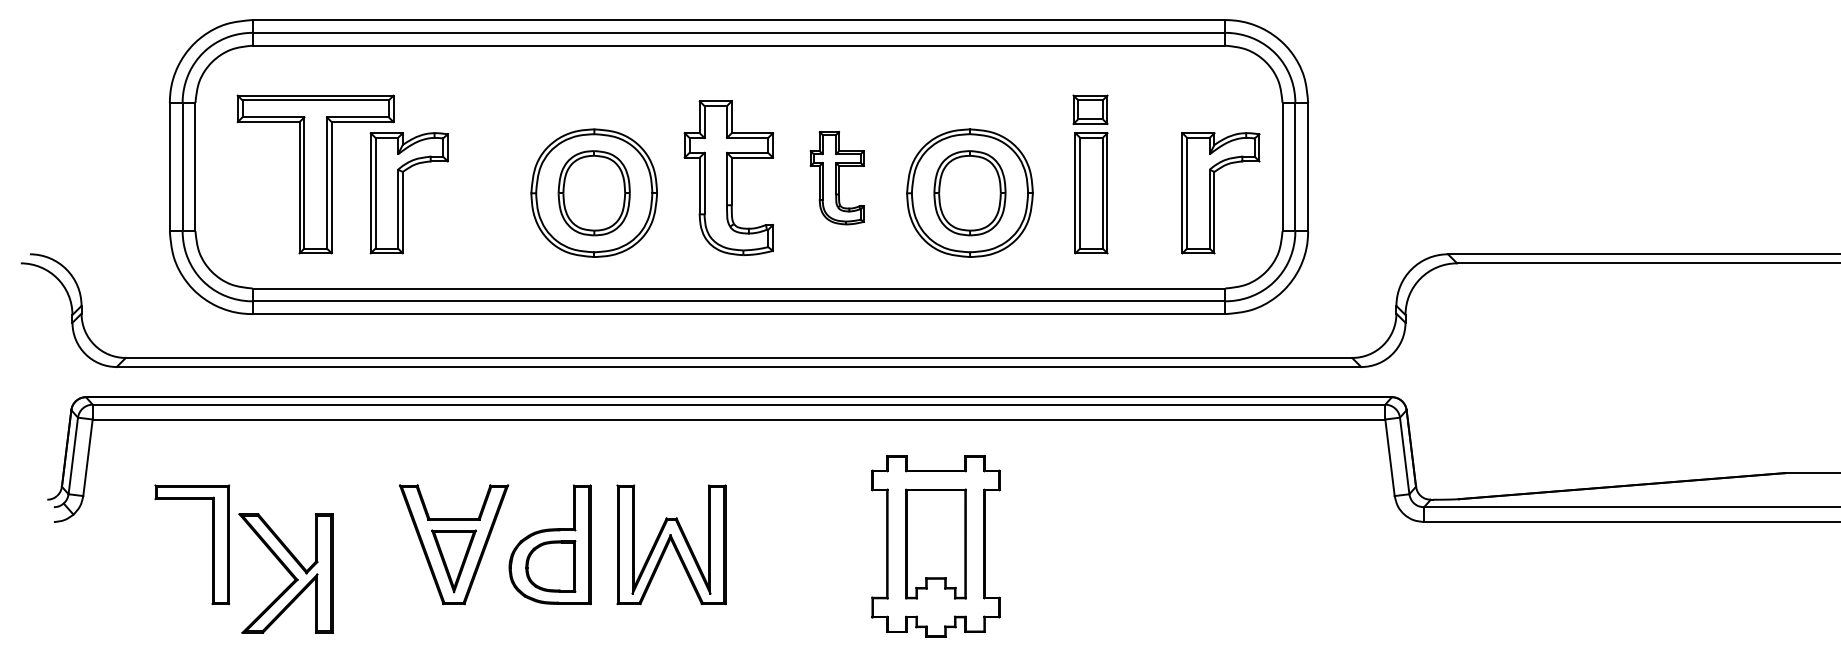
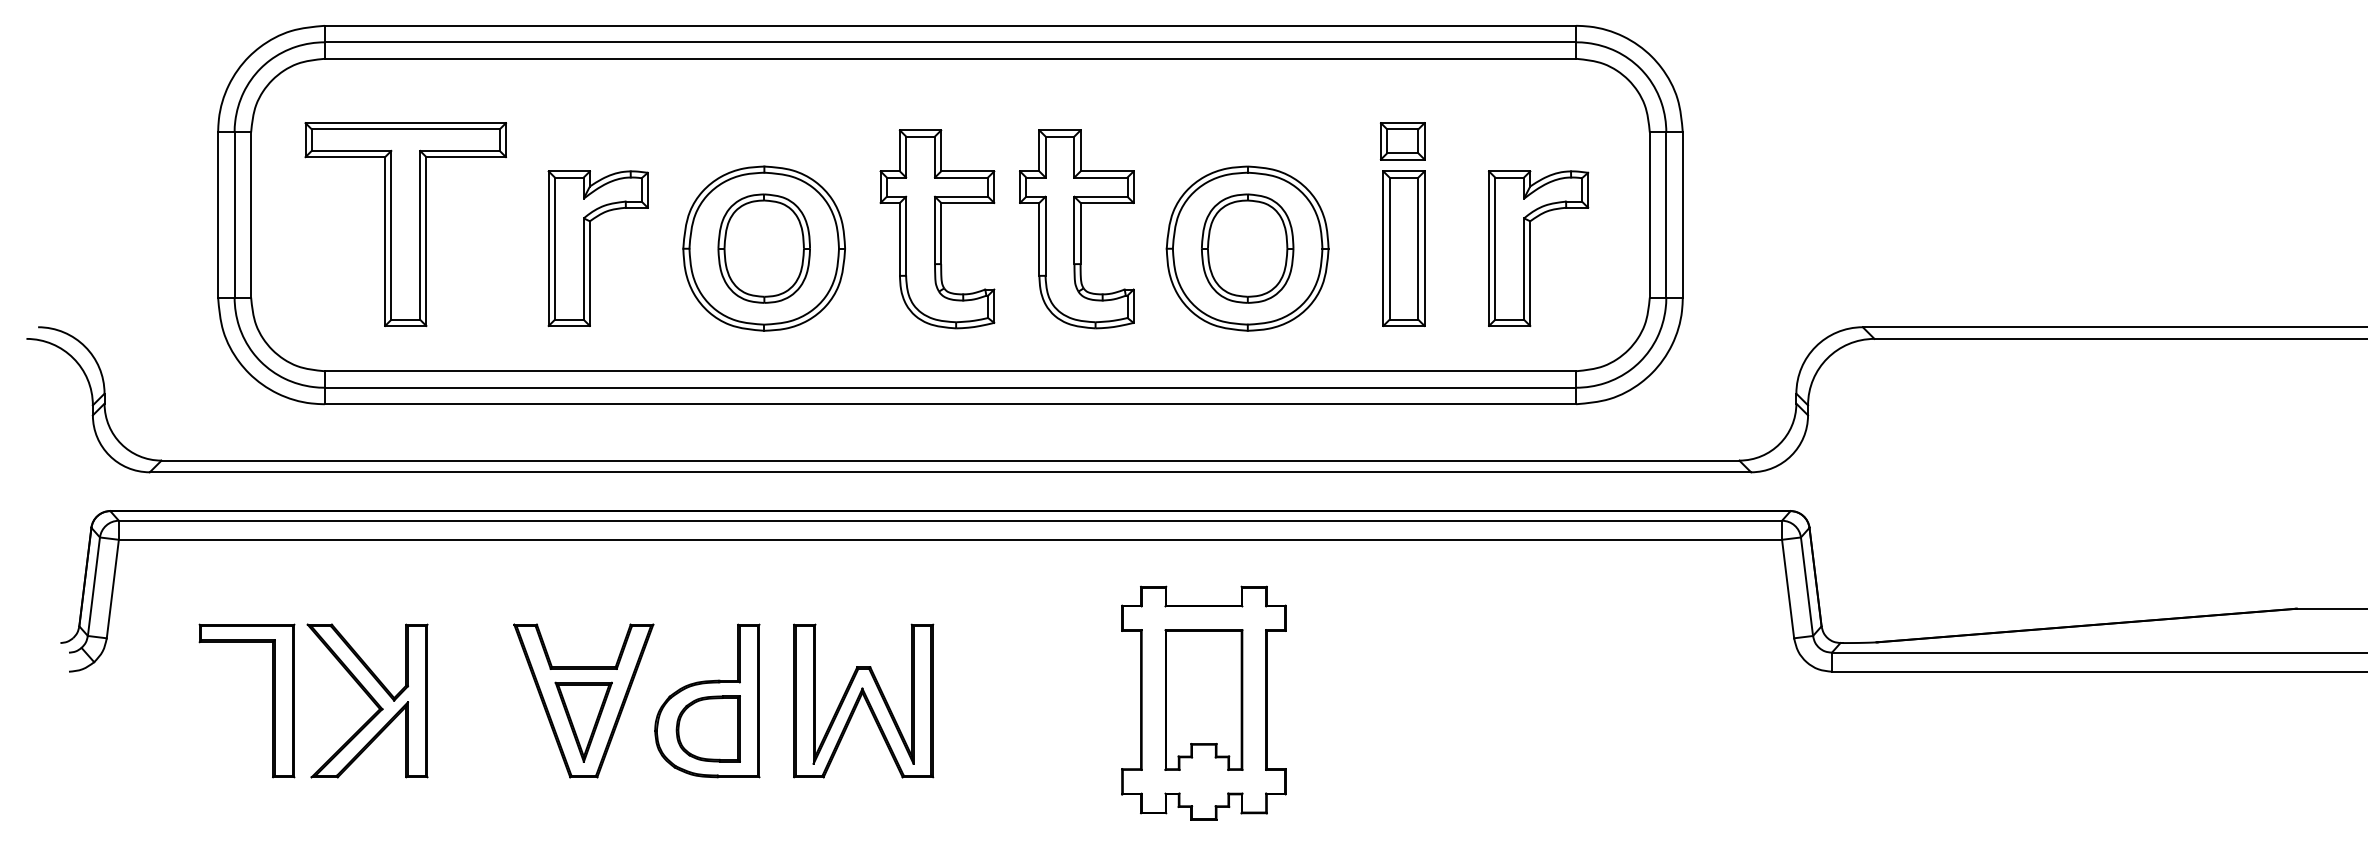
part: (836, 178) -> (1076, 229), size x1.67
part: (403, 193) -> (590, 248), moved
part: (1214, 193) -> (1530, 248), moved
part: (285, 573) -> (367, 700), moved

